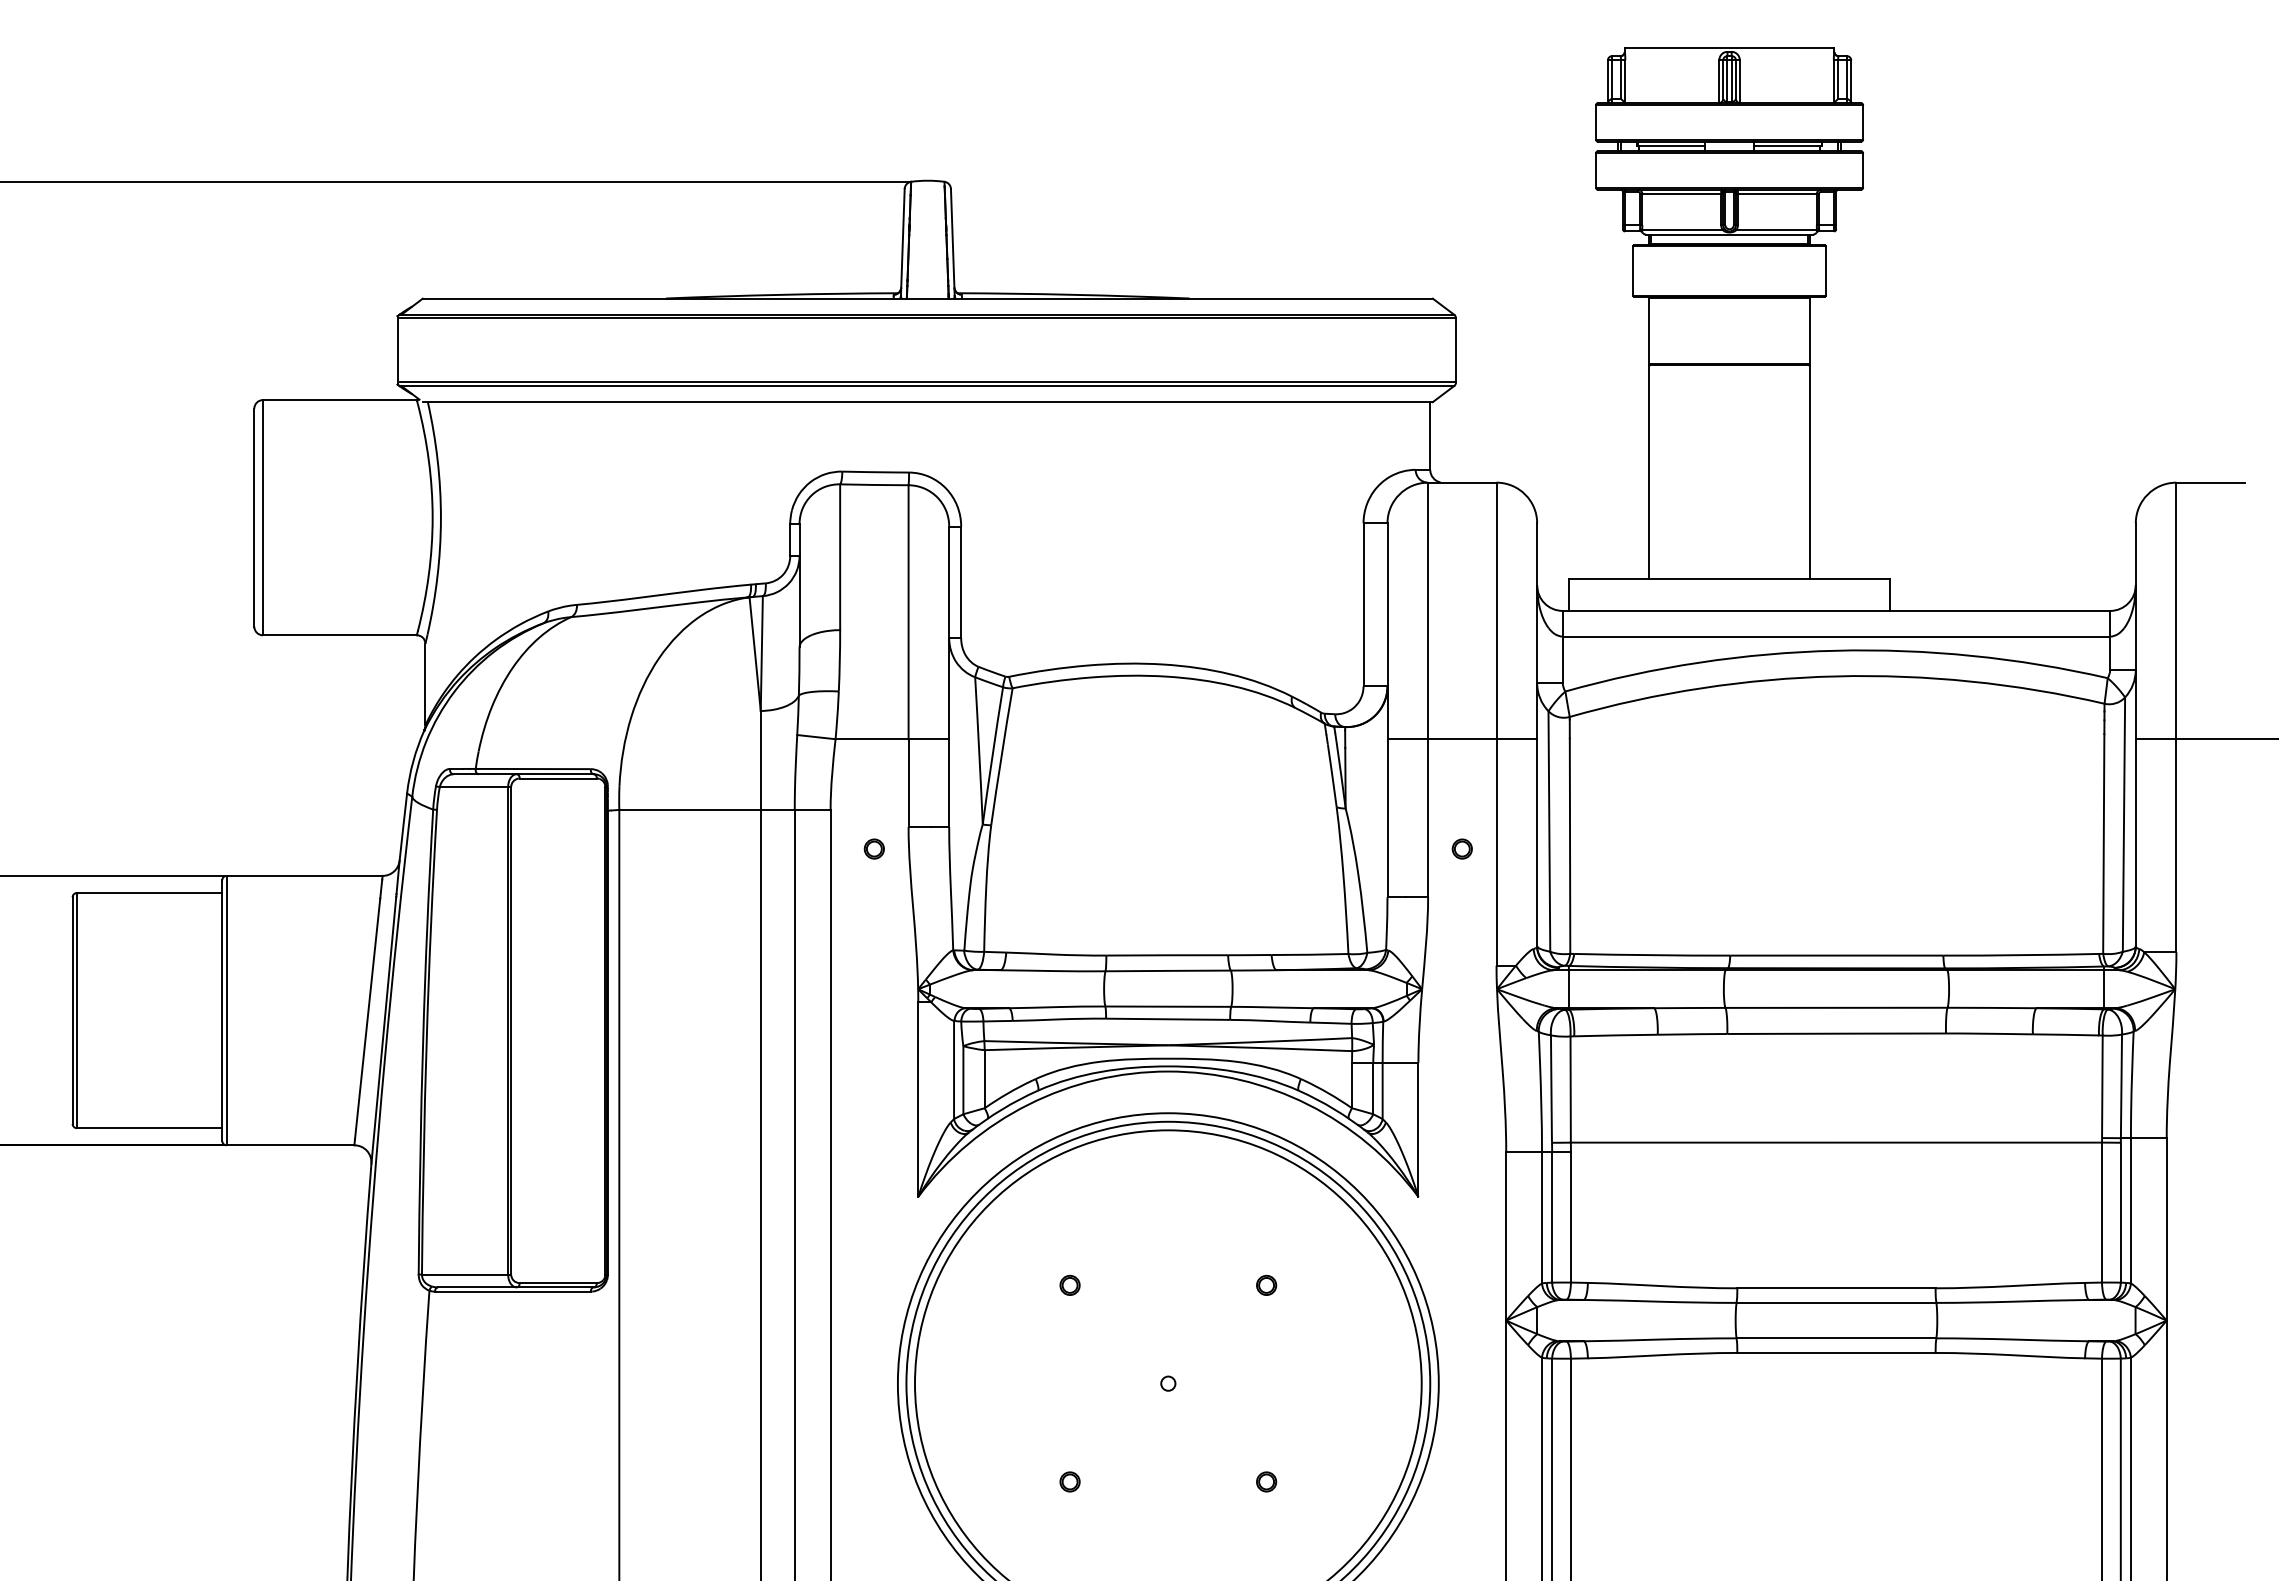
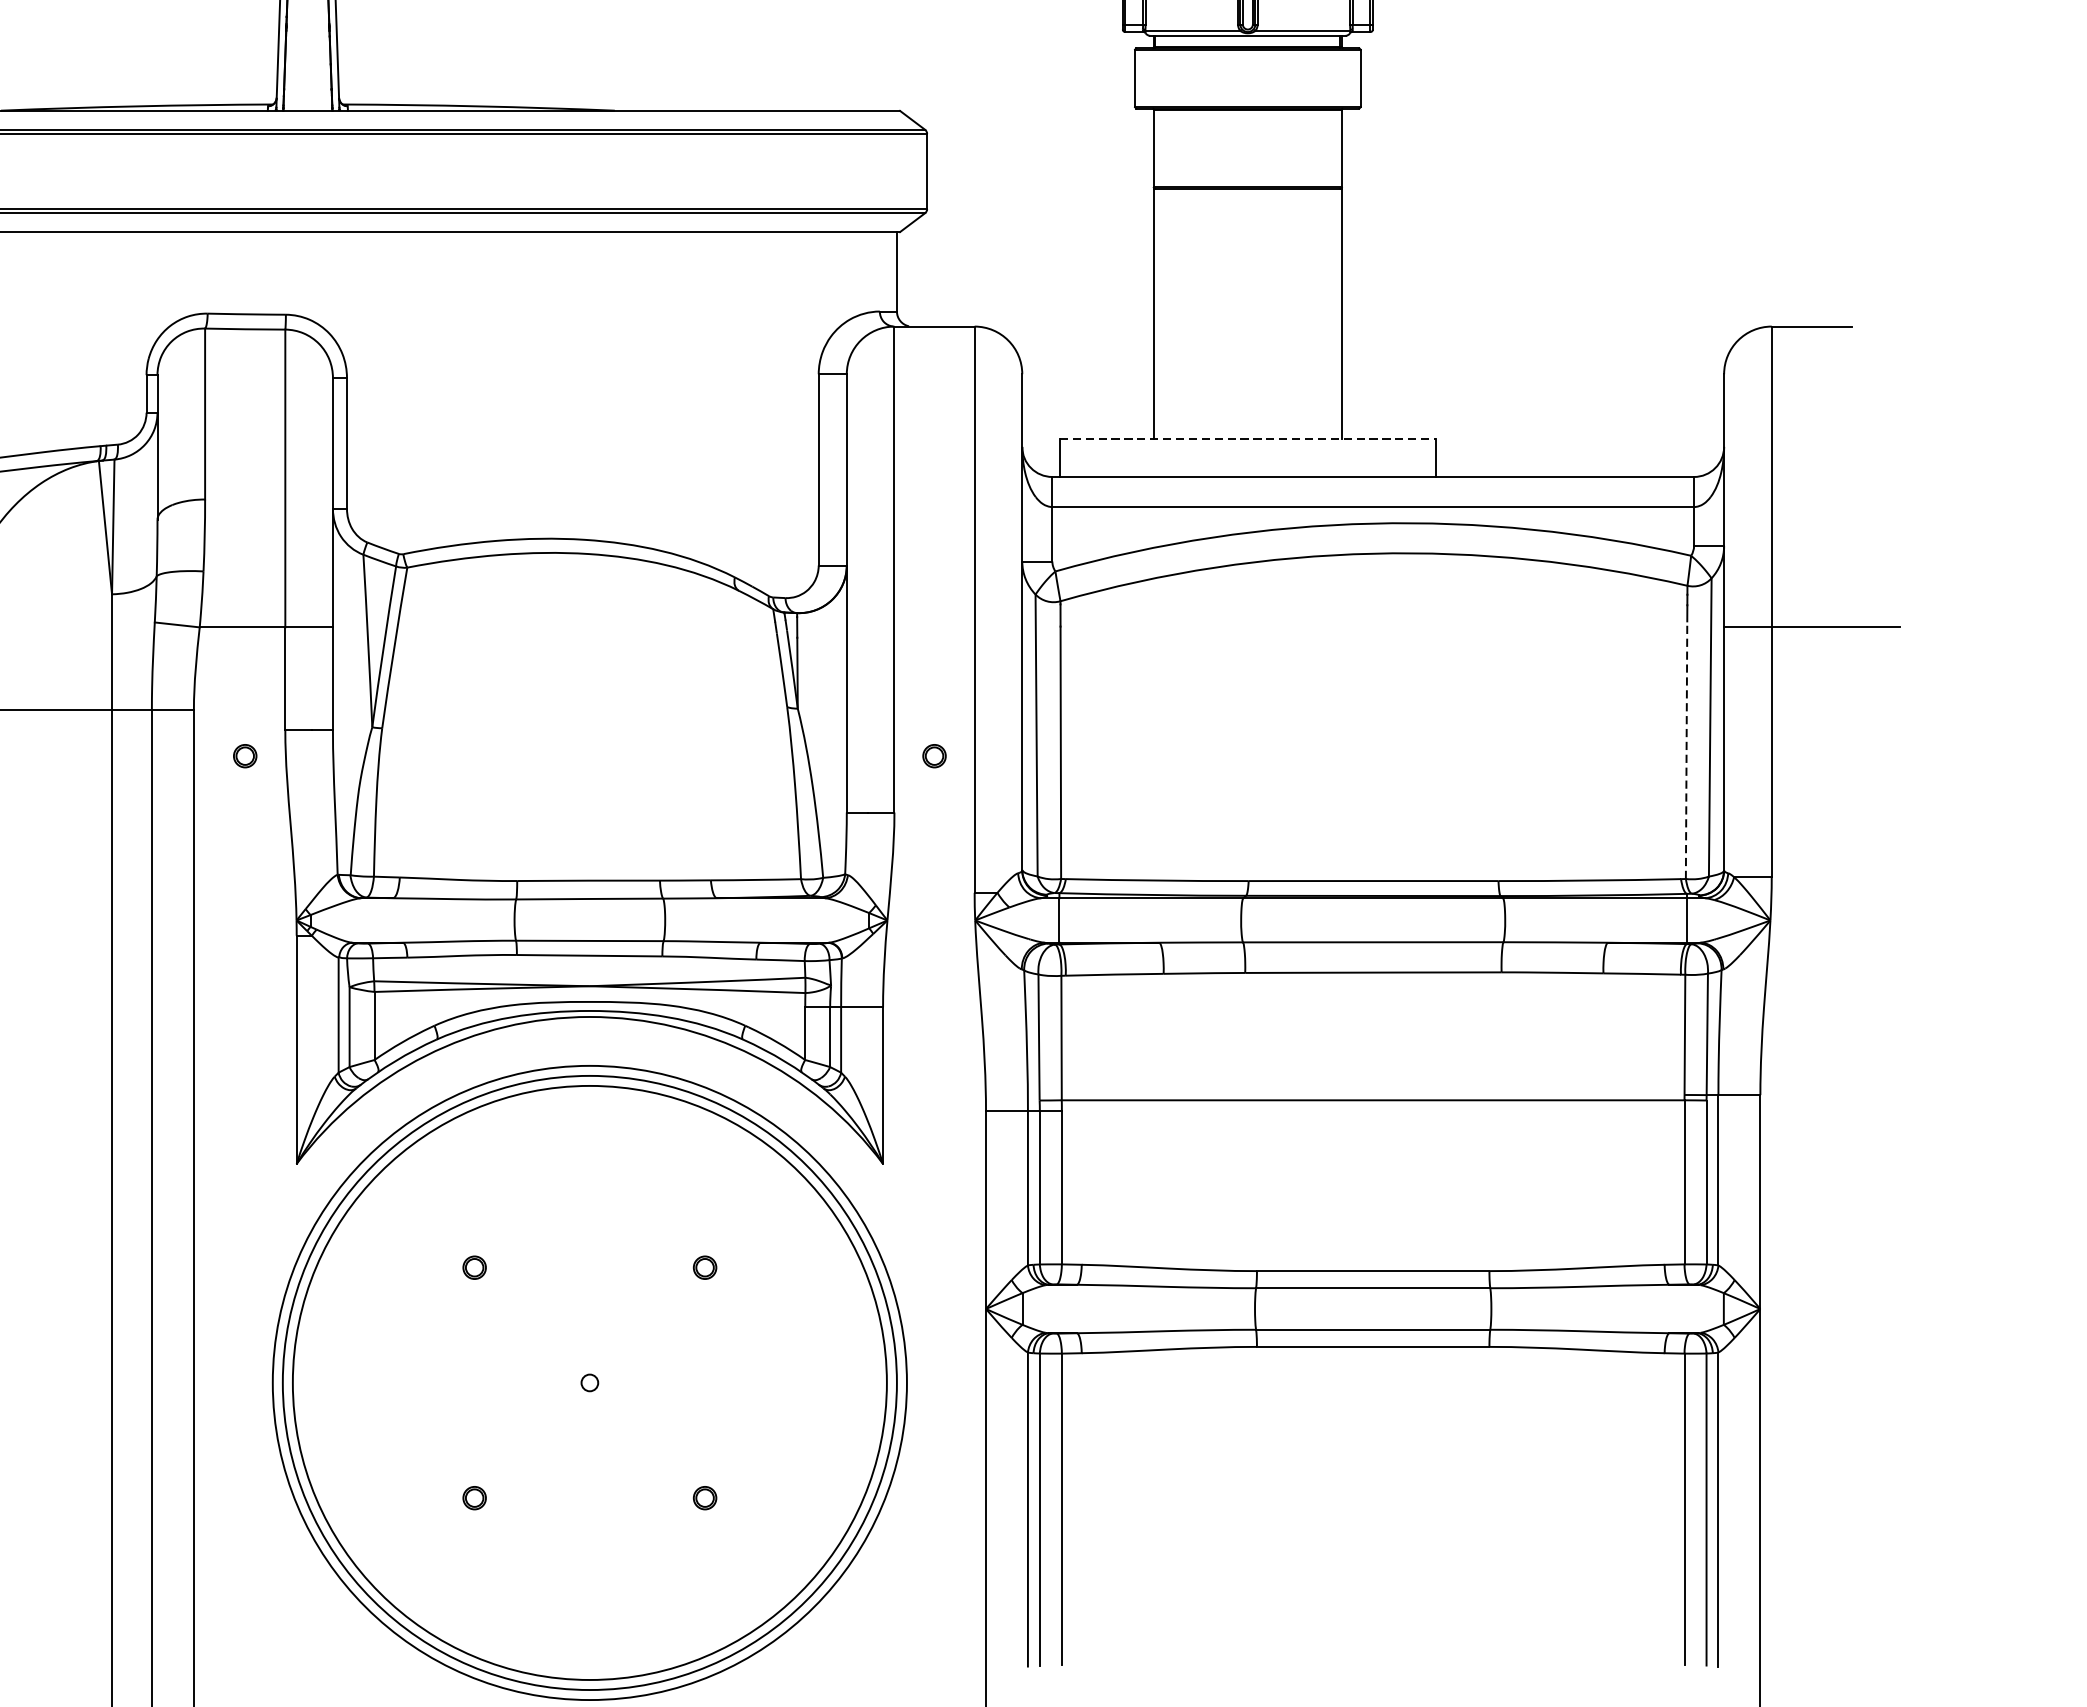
line: (1730, 578) -> (1248, 438), solid -> dashed
line: (1462, 739) -> (934, 627), removed
line: (2103, 844) -> (1686, 750), solid -> dashed

